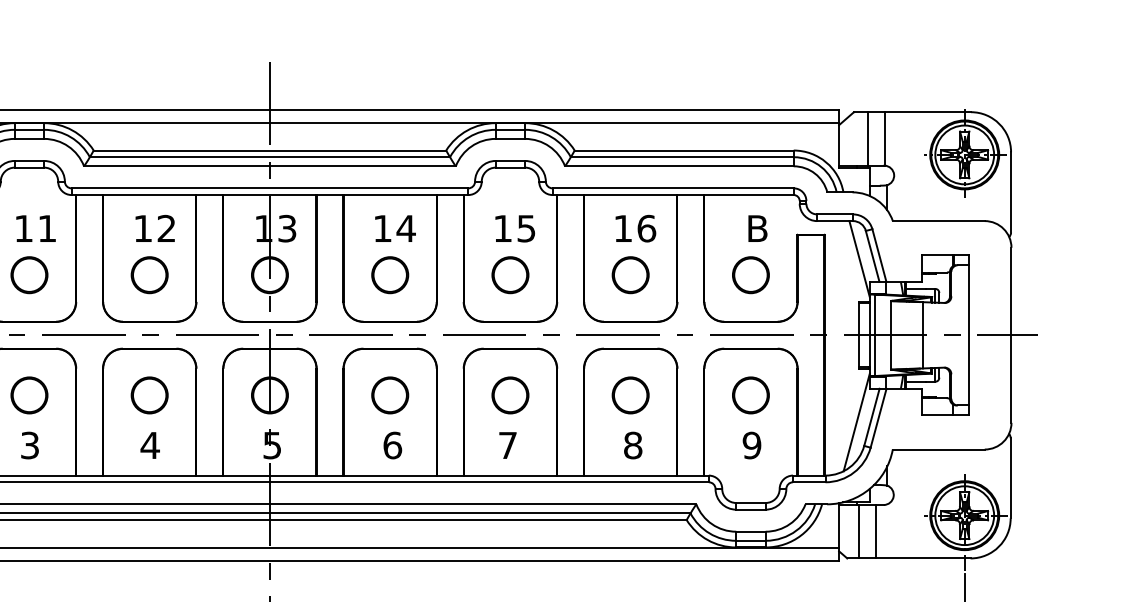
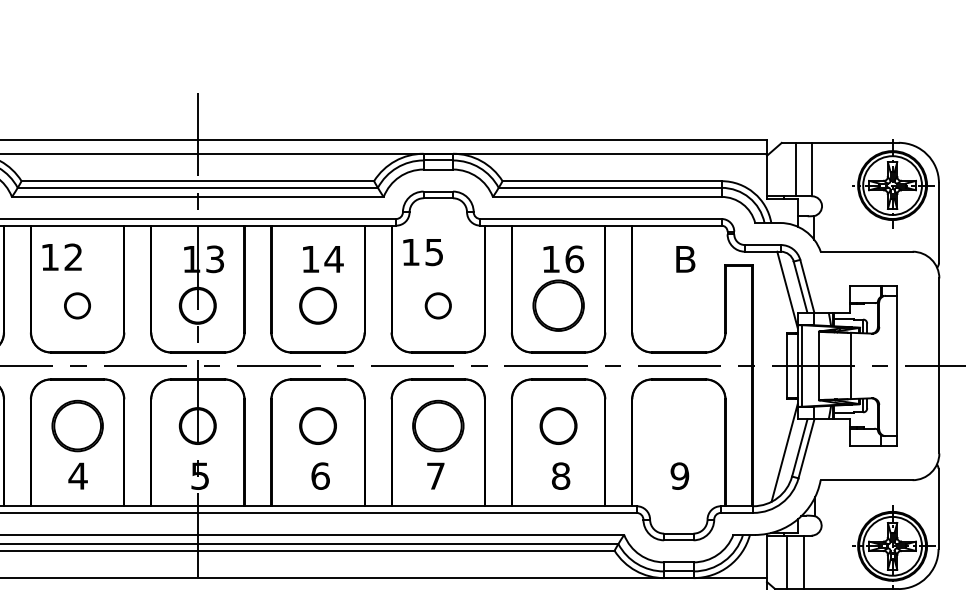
text: (154, 227) -> (61, 256), moved
text: (515, 228) -> (423, 252), moved
part: (149, 275) -> (77, 306), size x0.7
part: (510, 275) -> (438, 306), size x0.7
part: (630, 275) -> (558, 306), size x1.4
circle: (750, 275) -> (678, 306), removed
circle: (149, 395) -> (77, 426), size x1.4
circle: (510, 395) -> (438, 426), size x1.4
circle: (750, 395) -> (678, 426), removed

